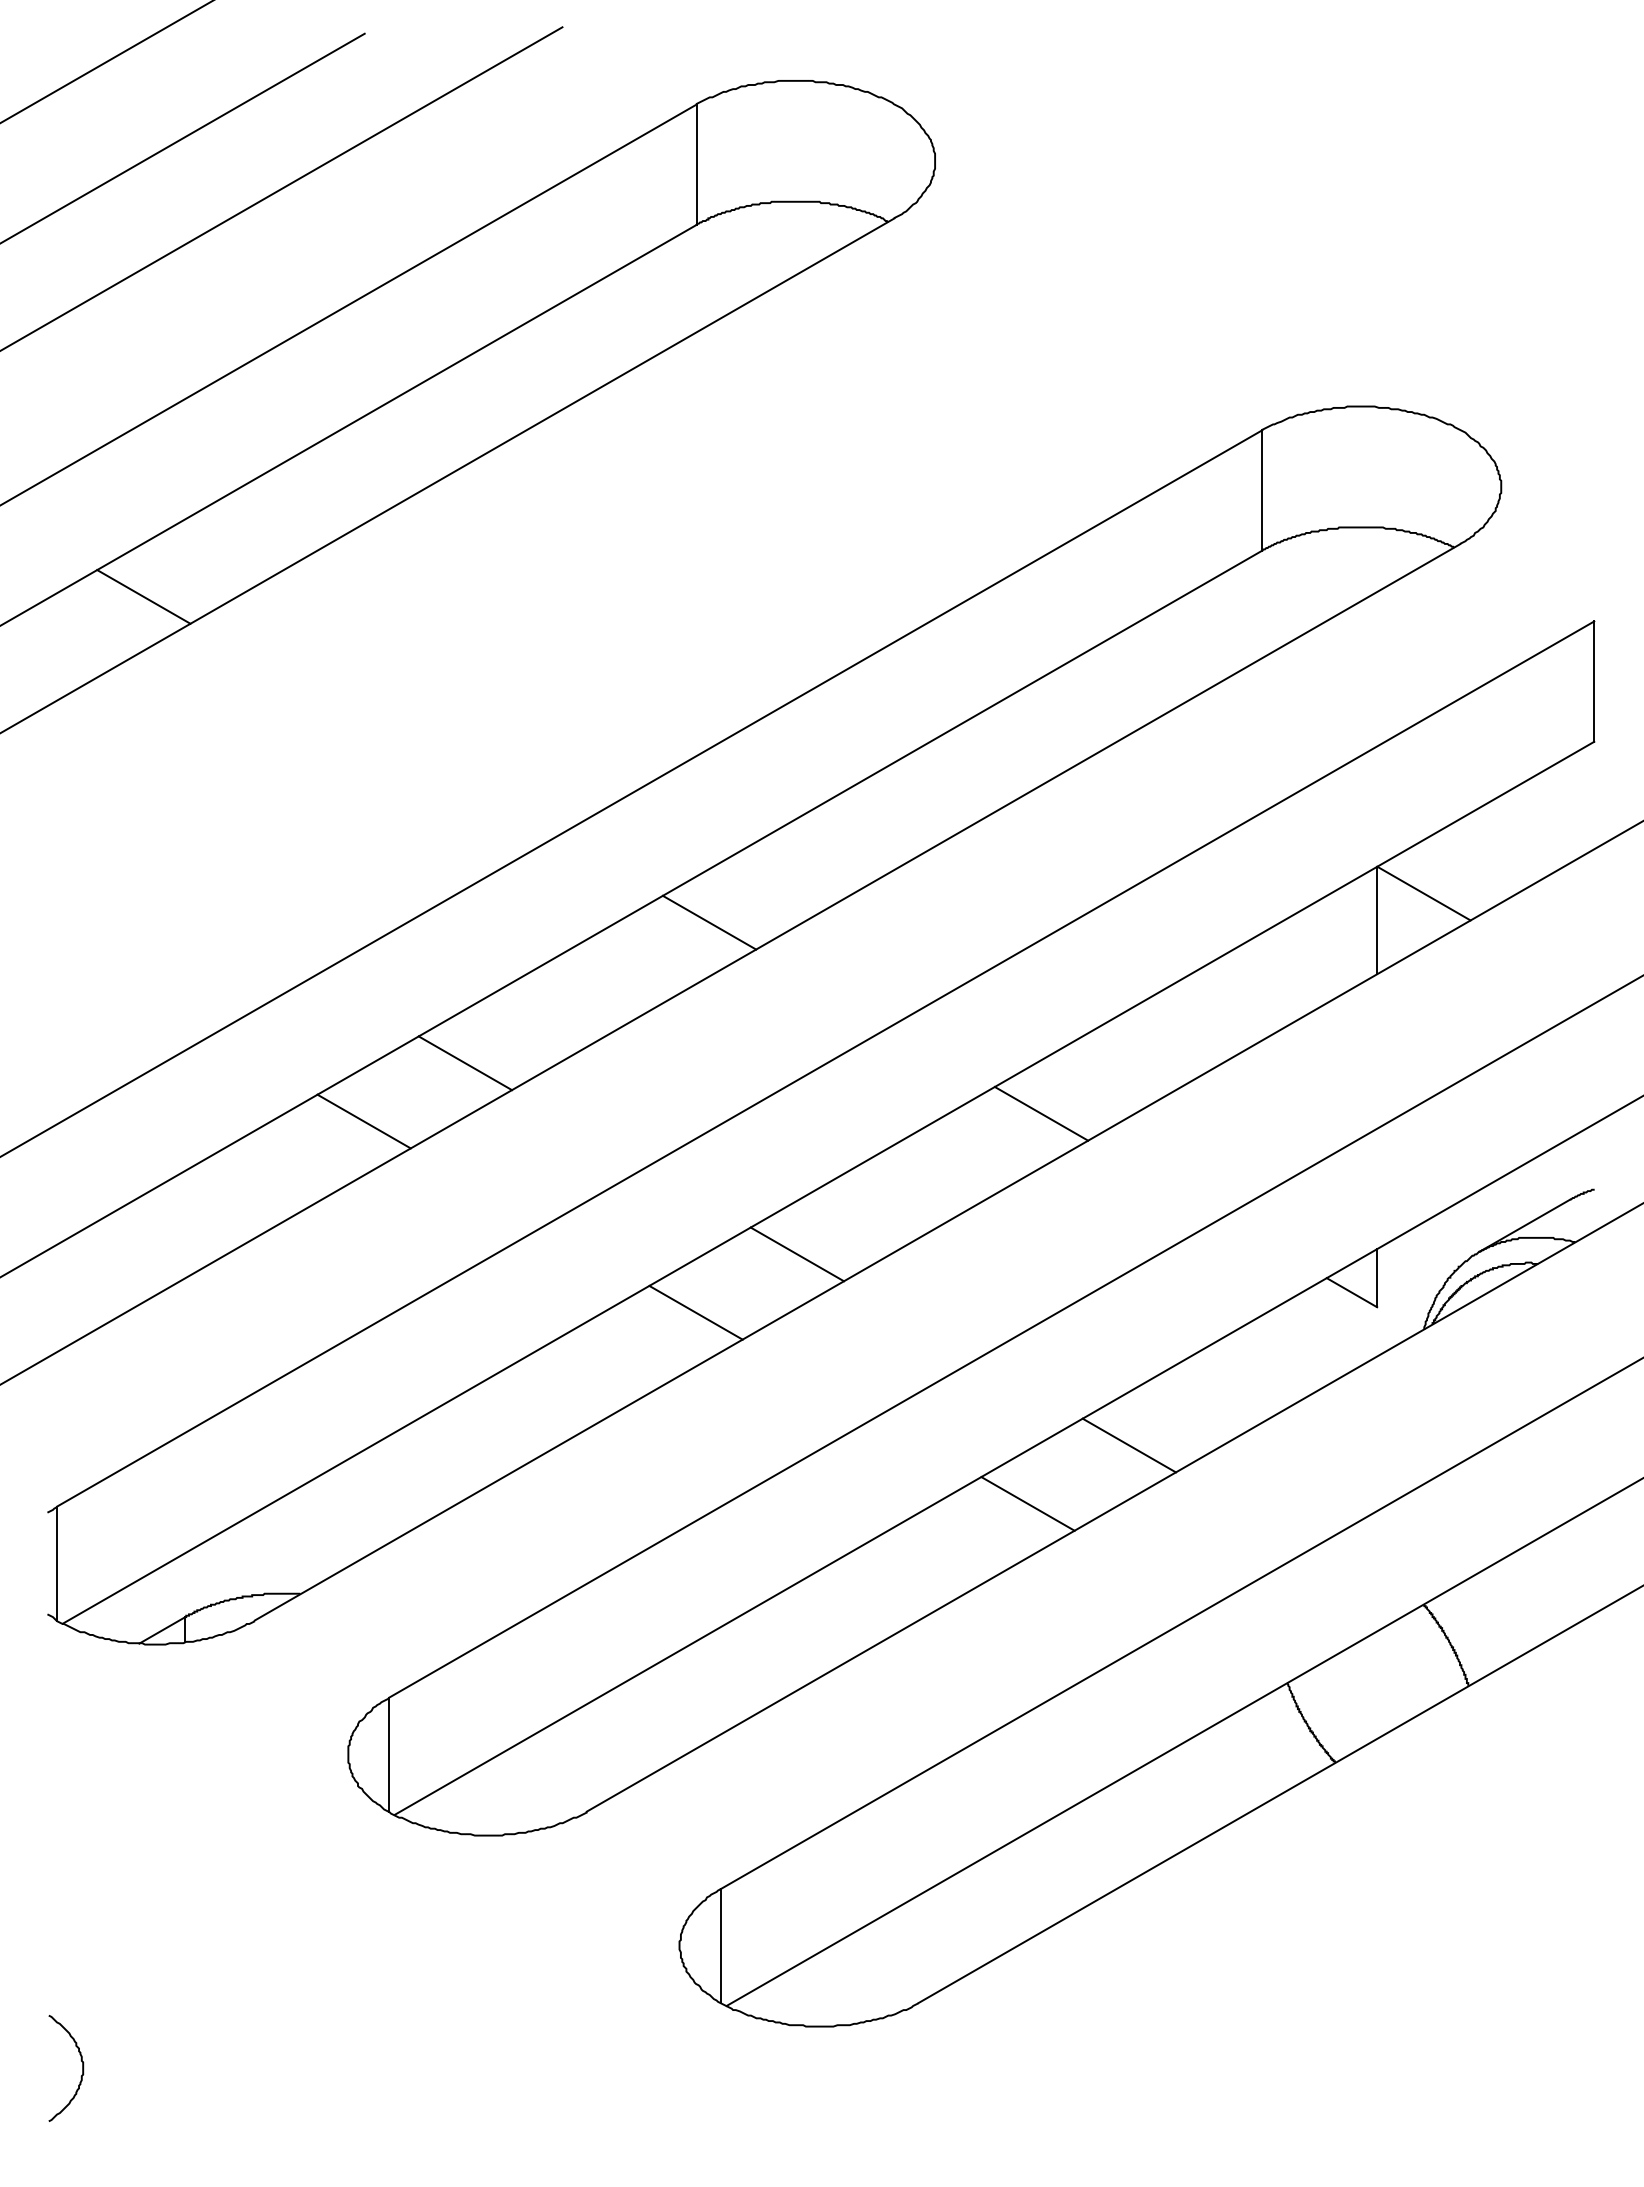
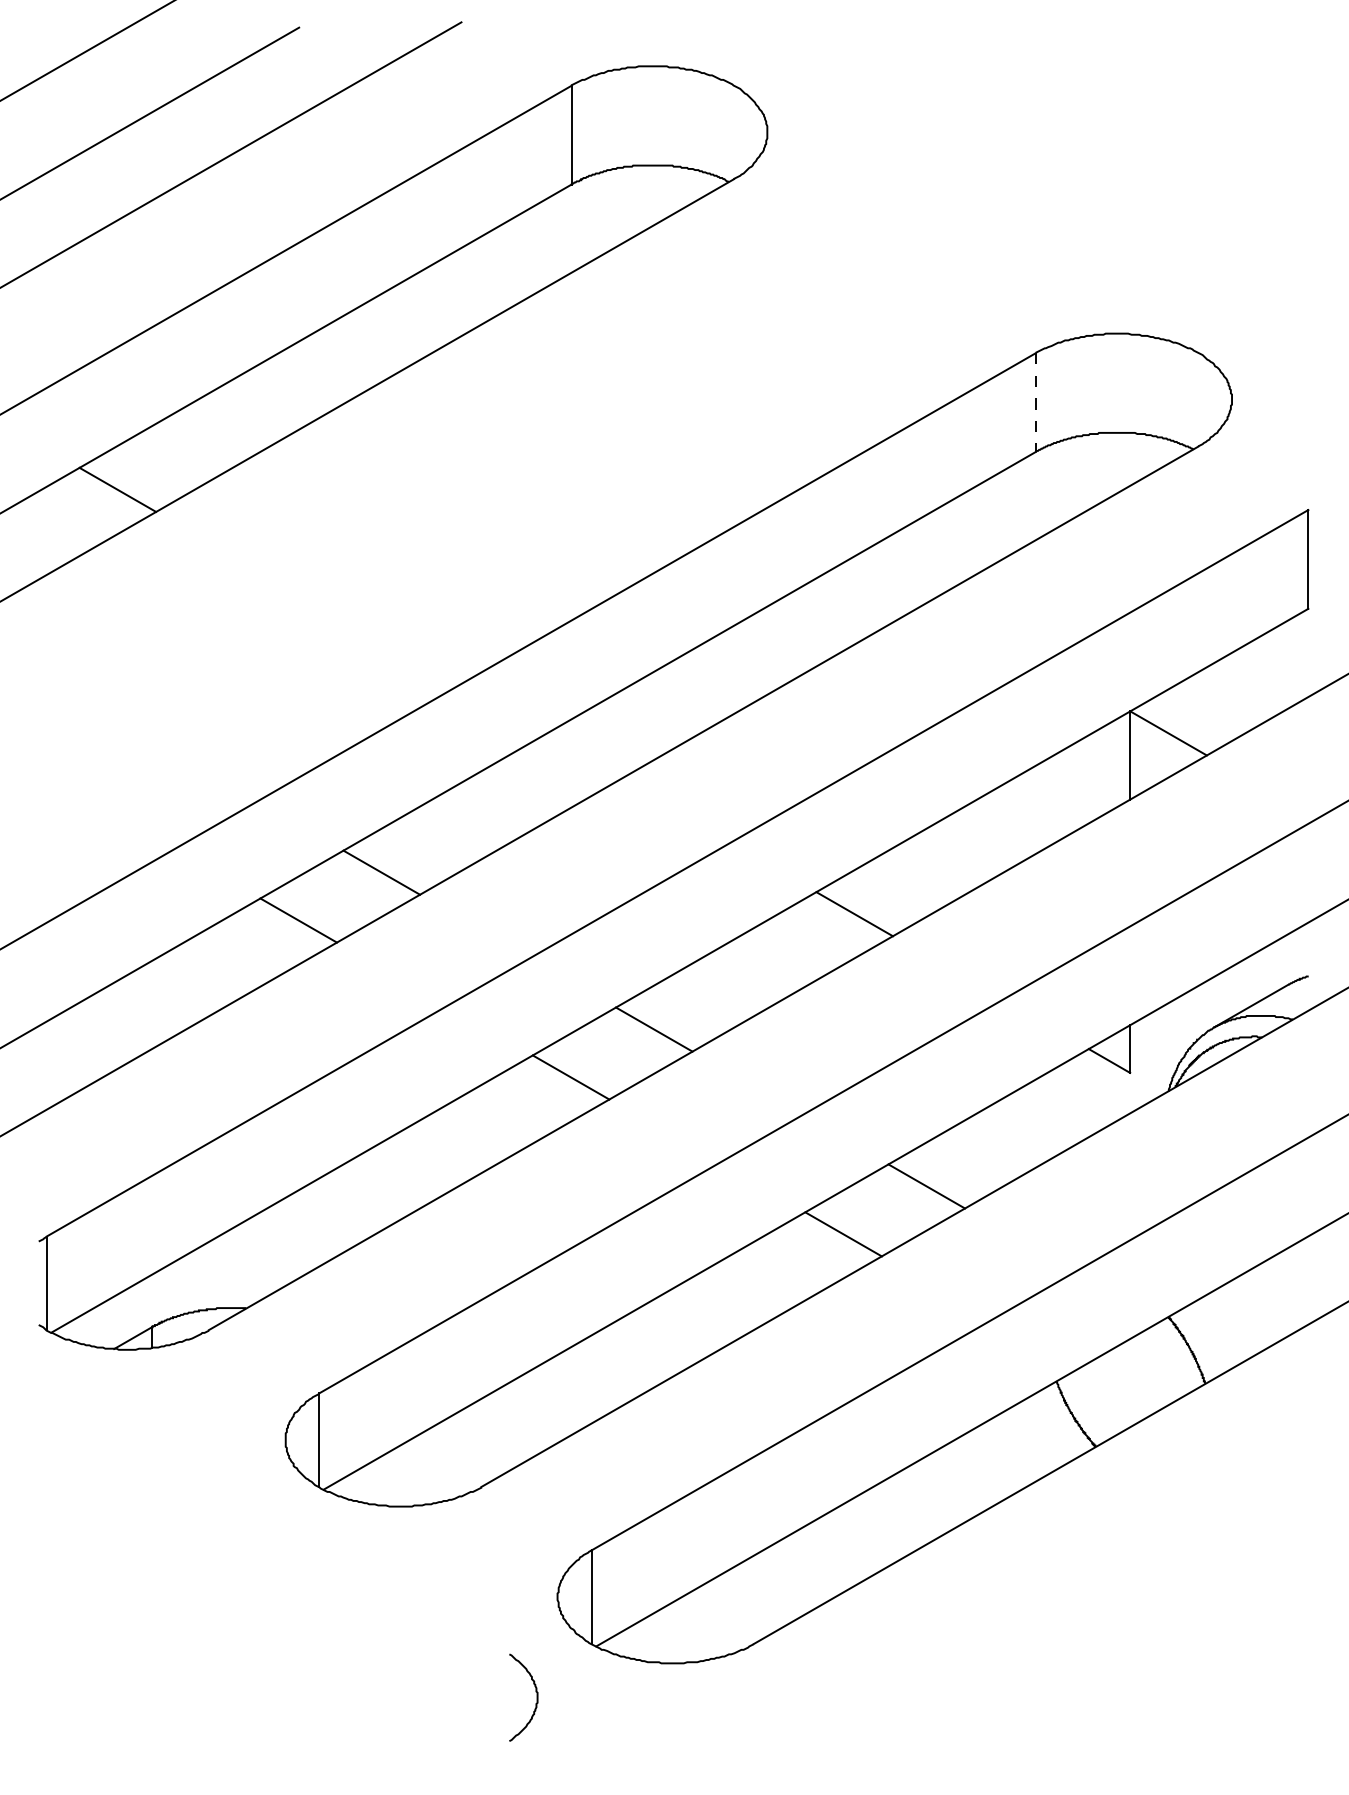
line: (1262, 490) -> (1036, 402), solid -> dashed
line: (709, 922) -> (582, 757), removed
curve: (82, 2068) -> (537, 1697), moved

